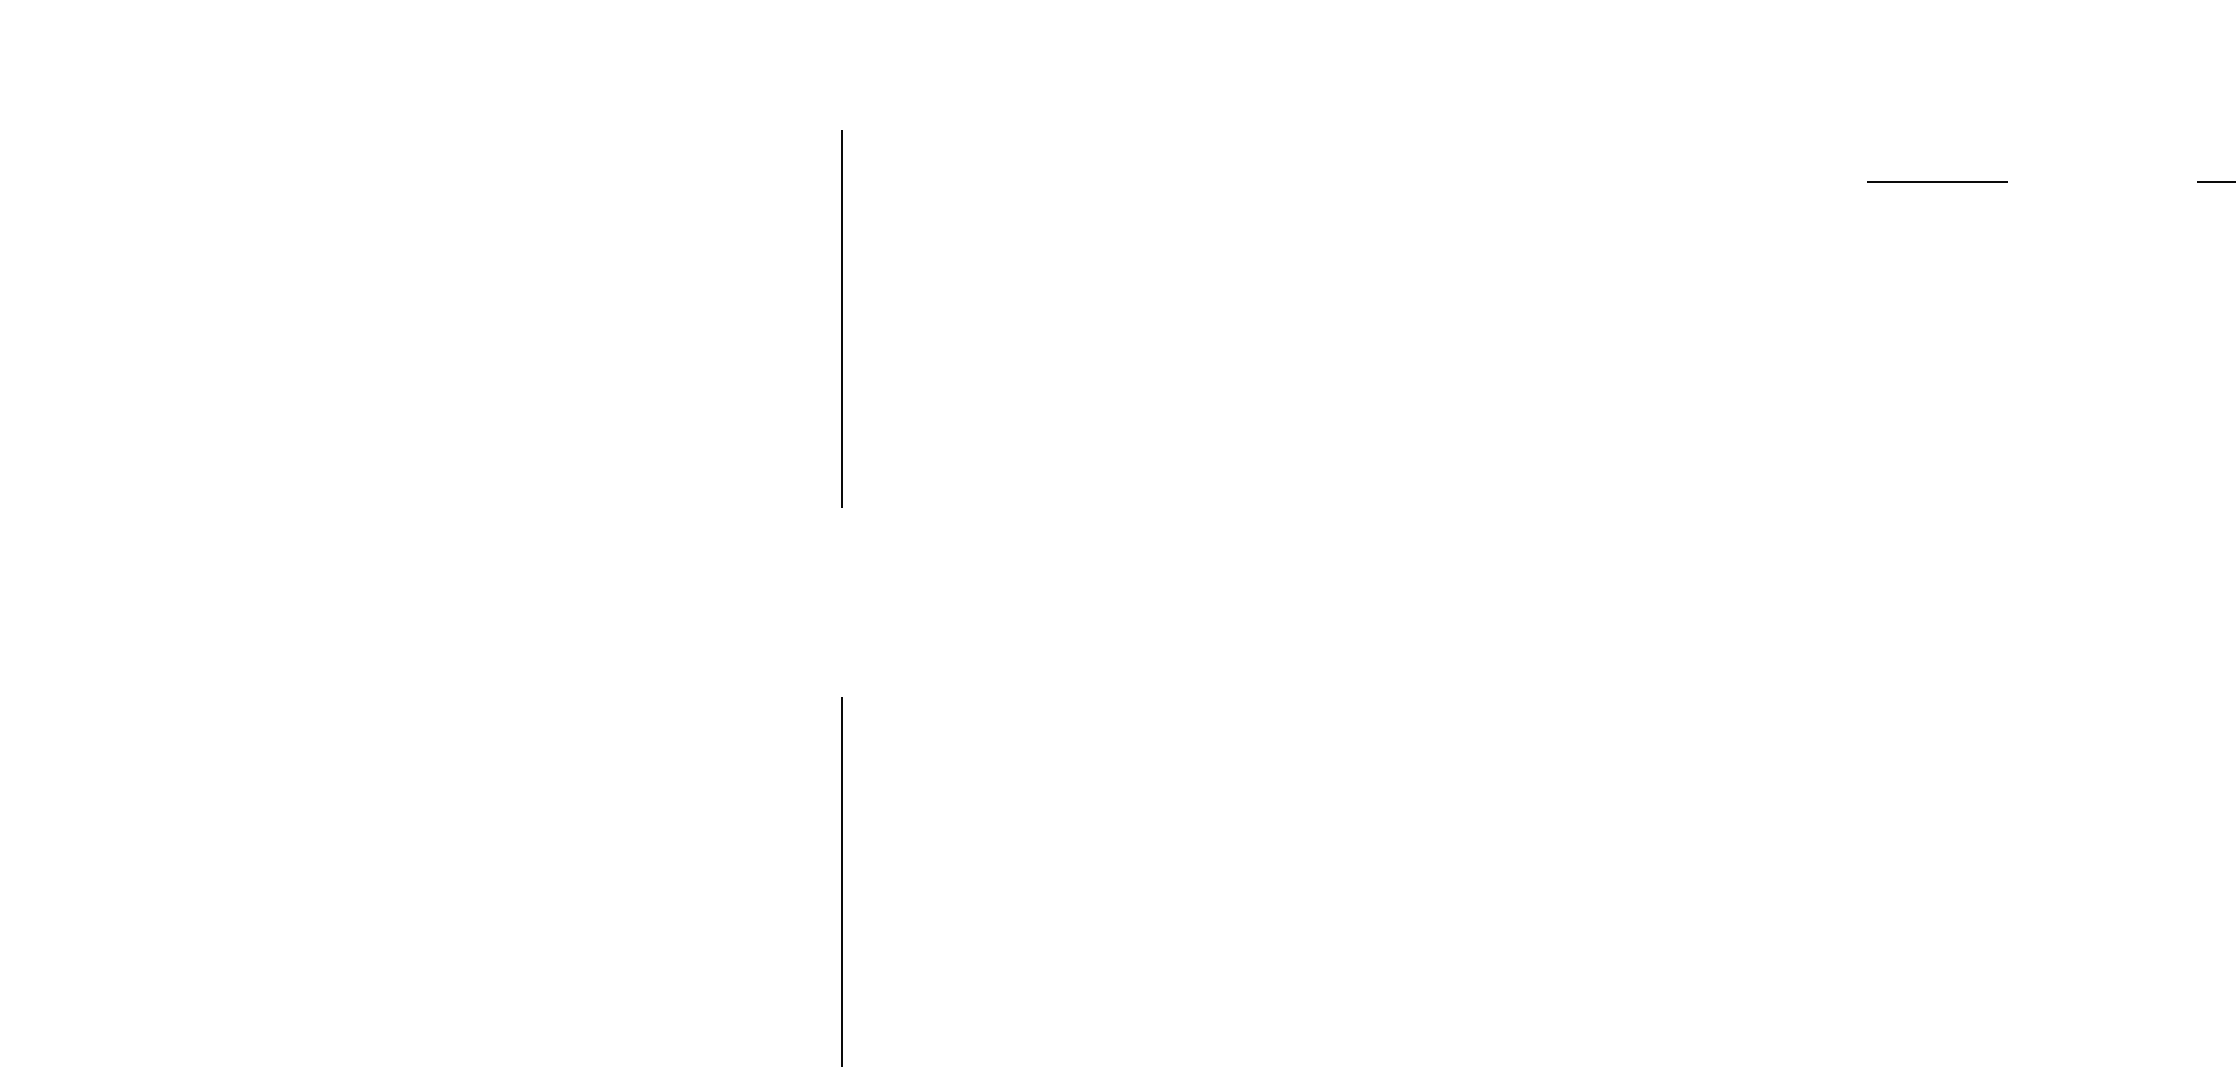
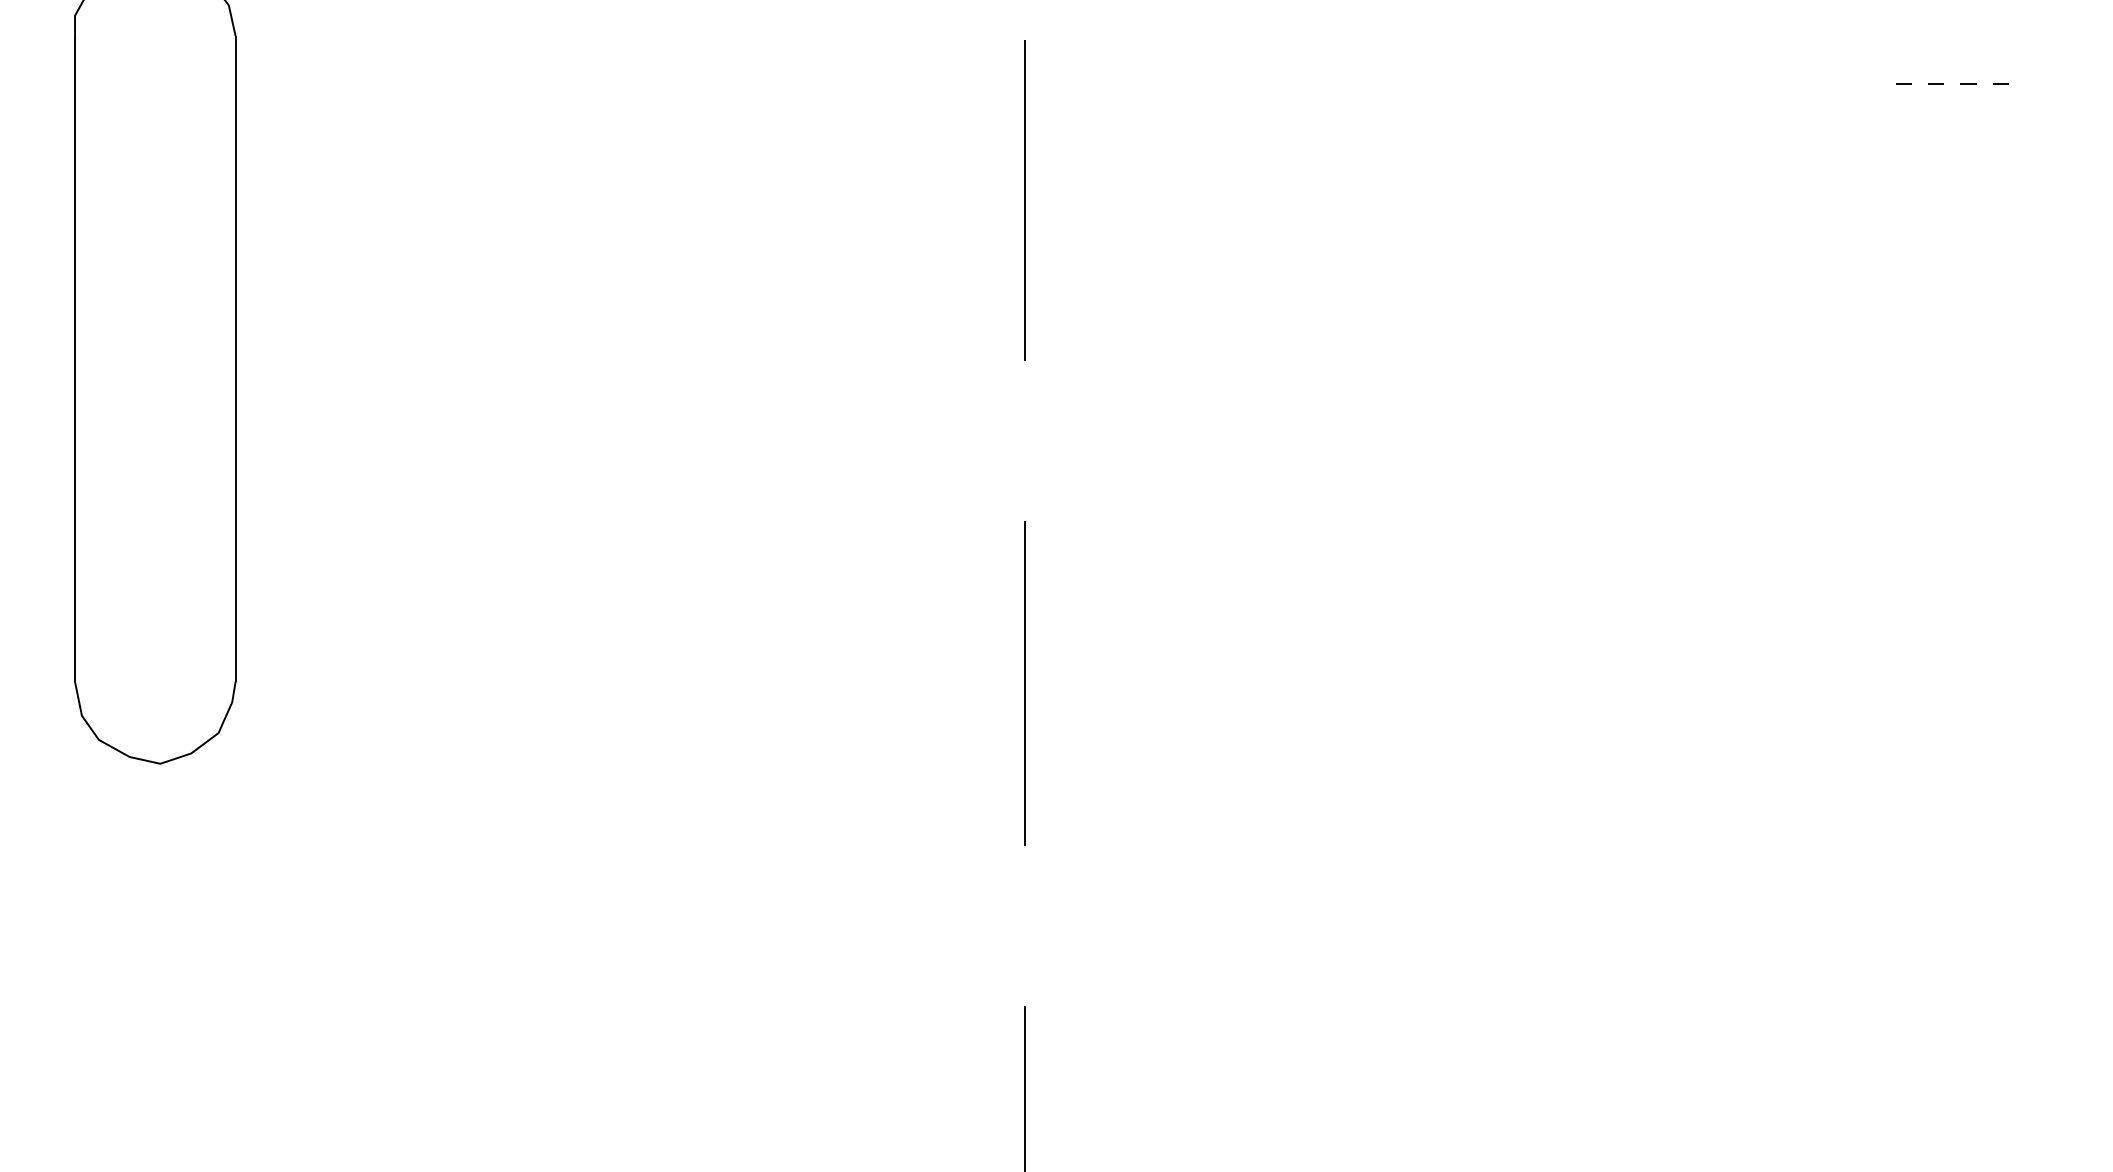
line: (1937, 182) -> (1955, 84), solid -> dashed

